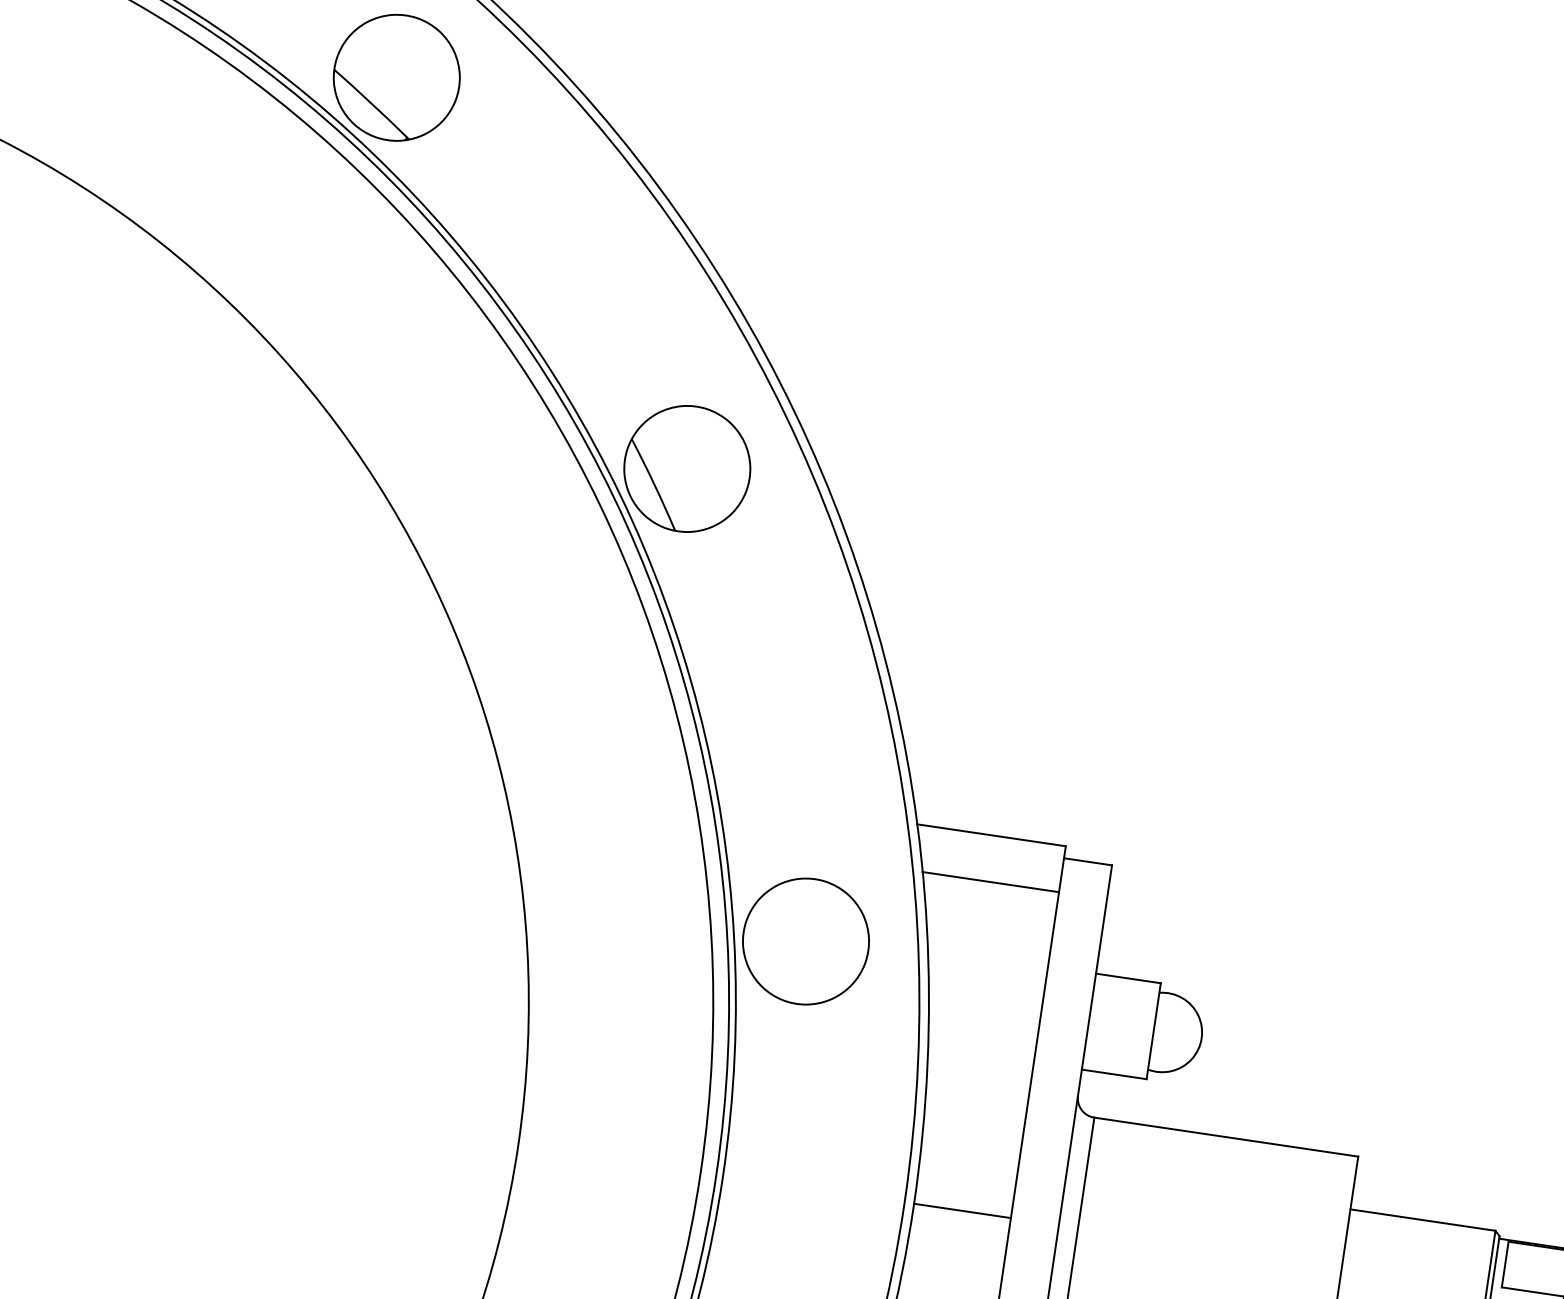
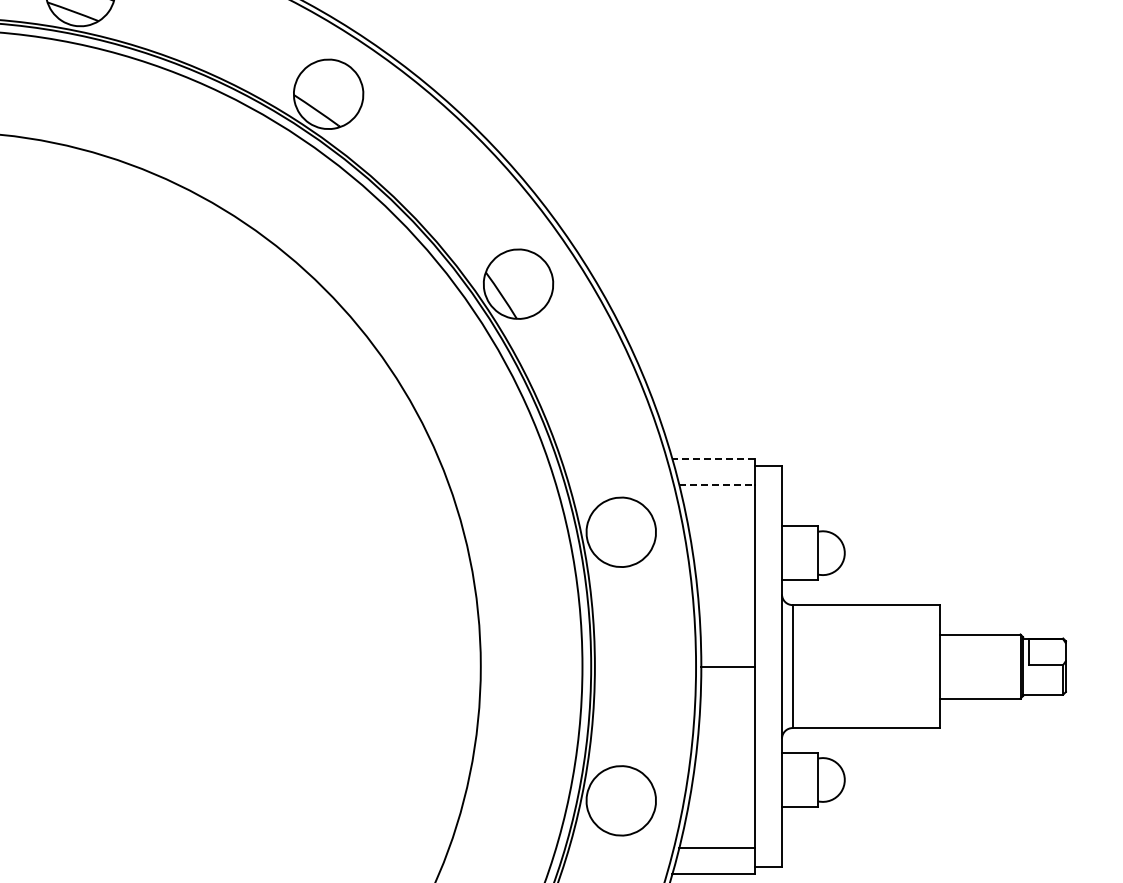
line: (990, 835) -> (713, 459), solid -> dashed
line: (991, 883) -> (717, 485), solid -> dashed

